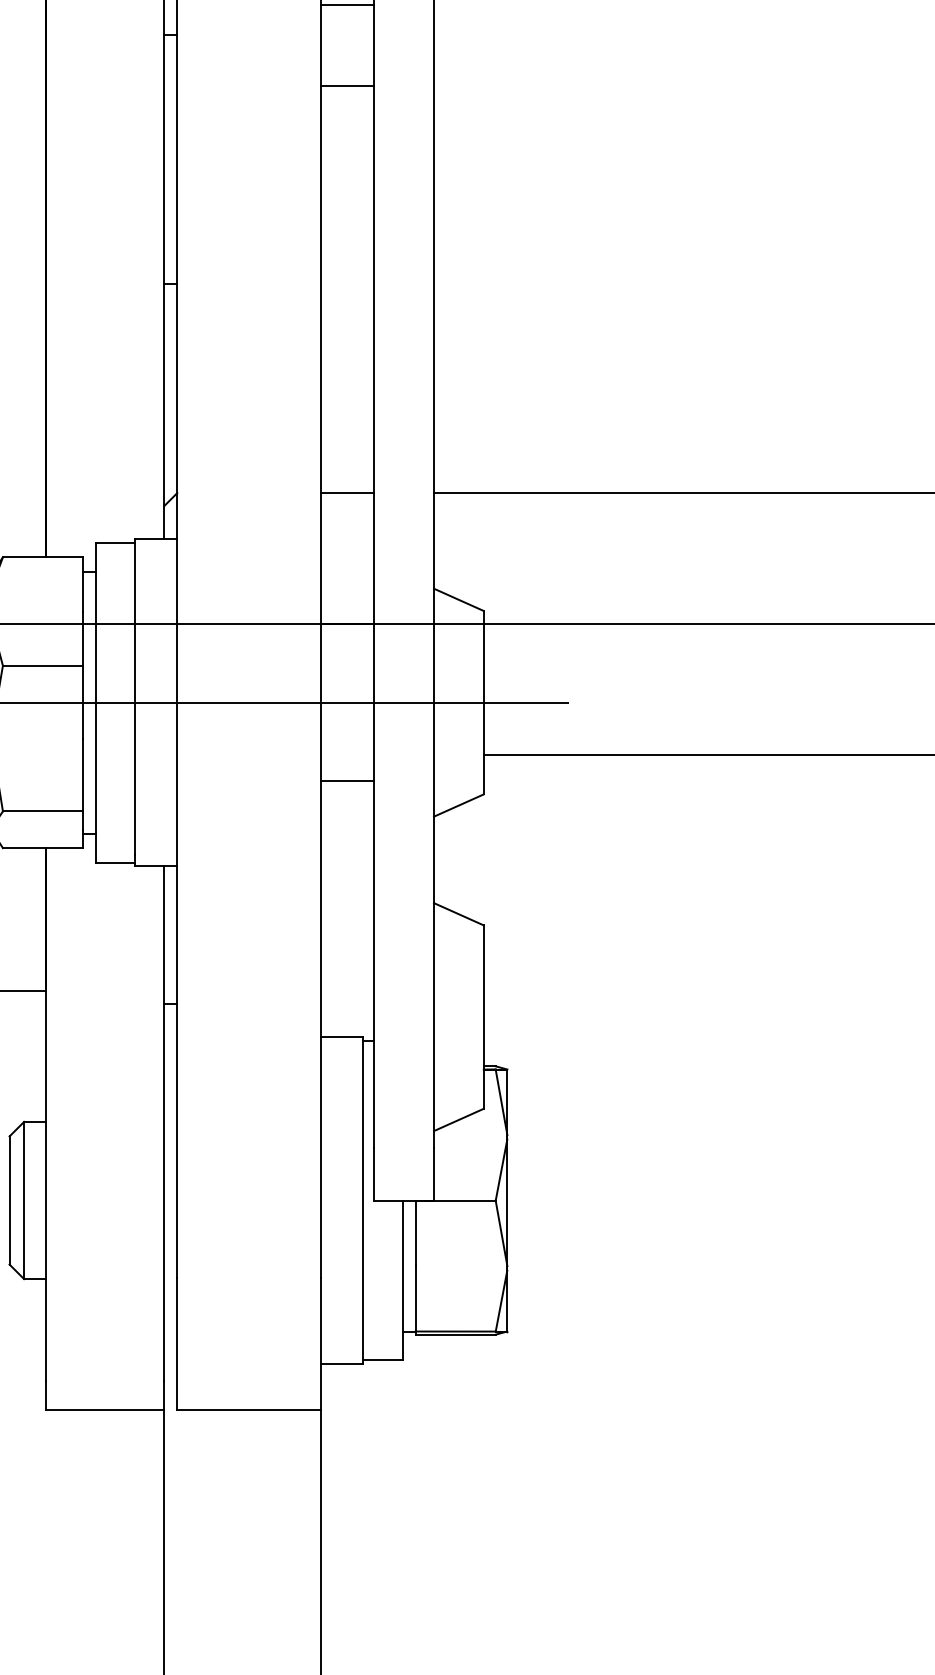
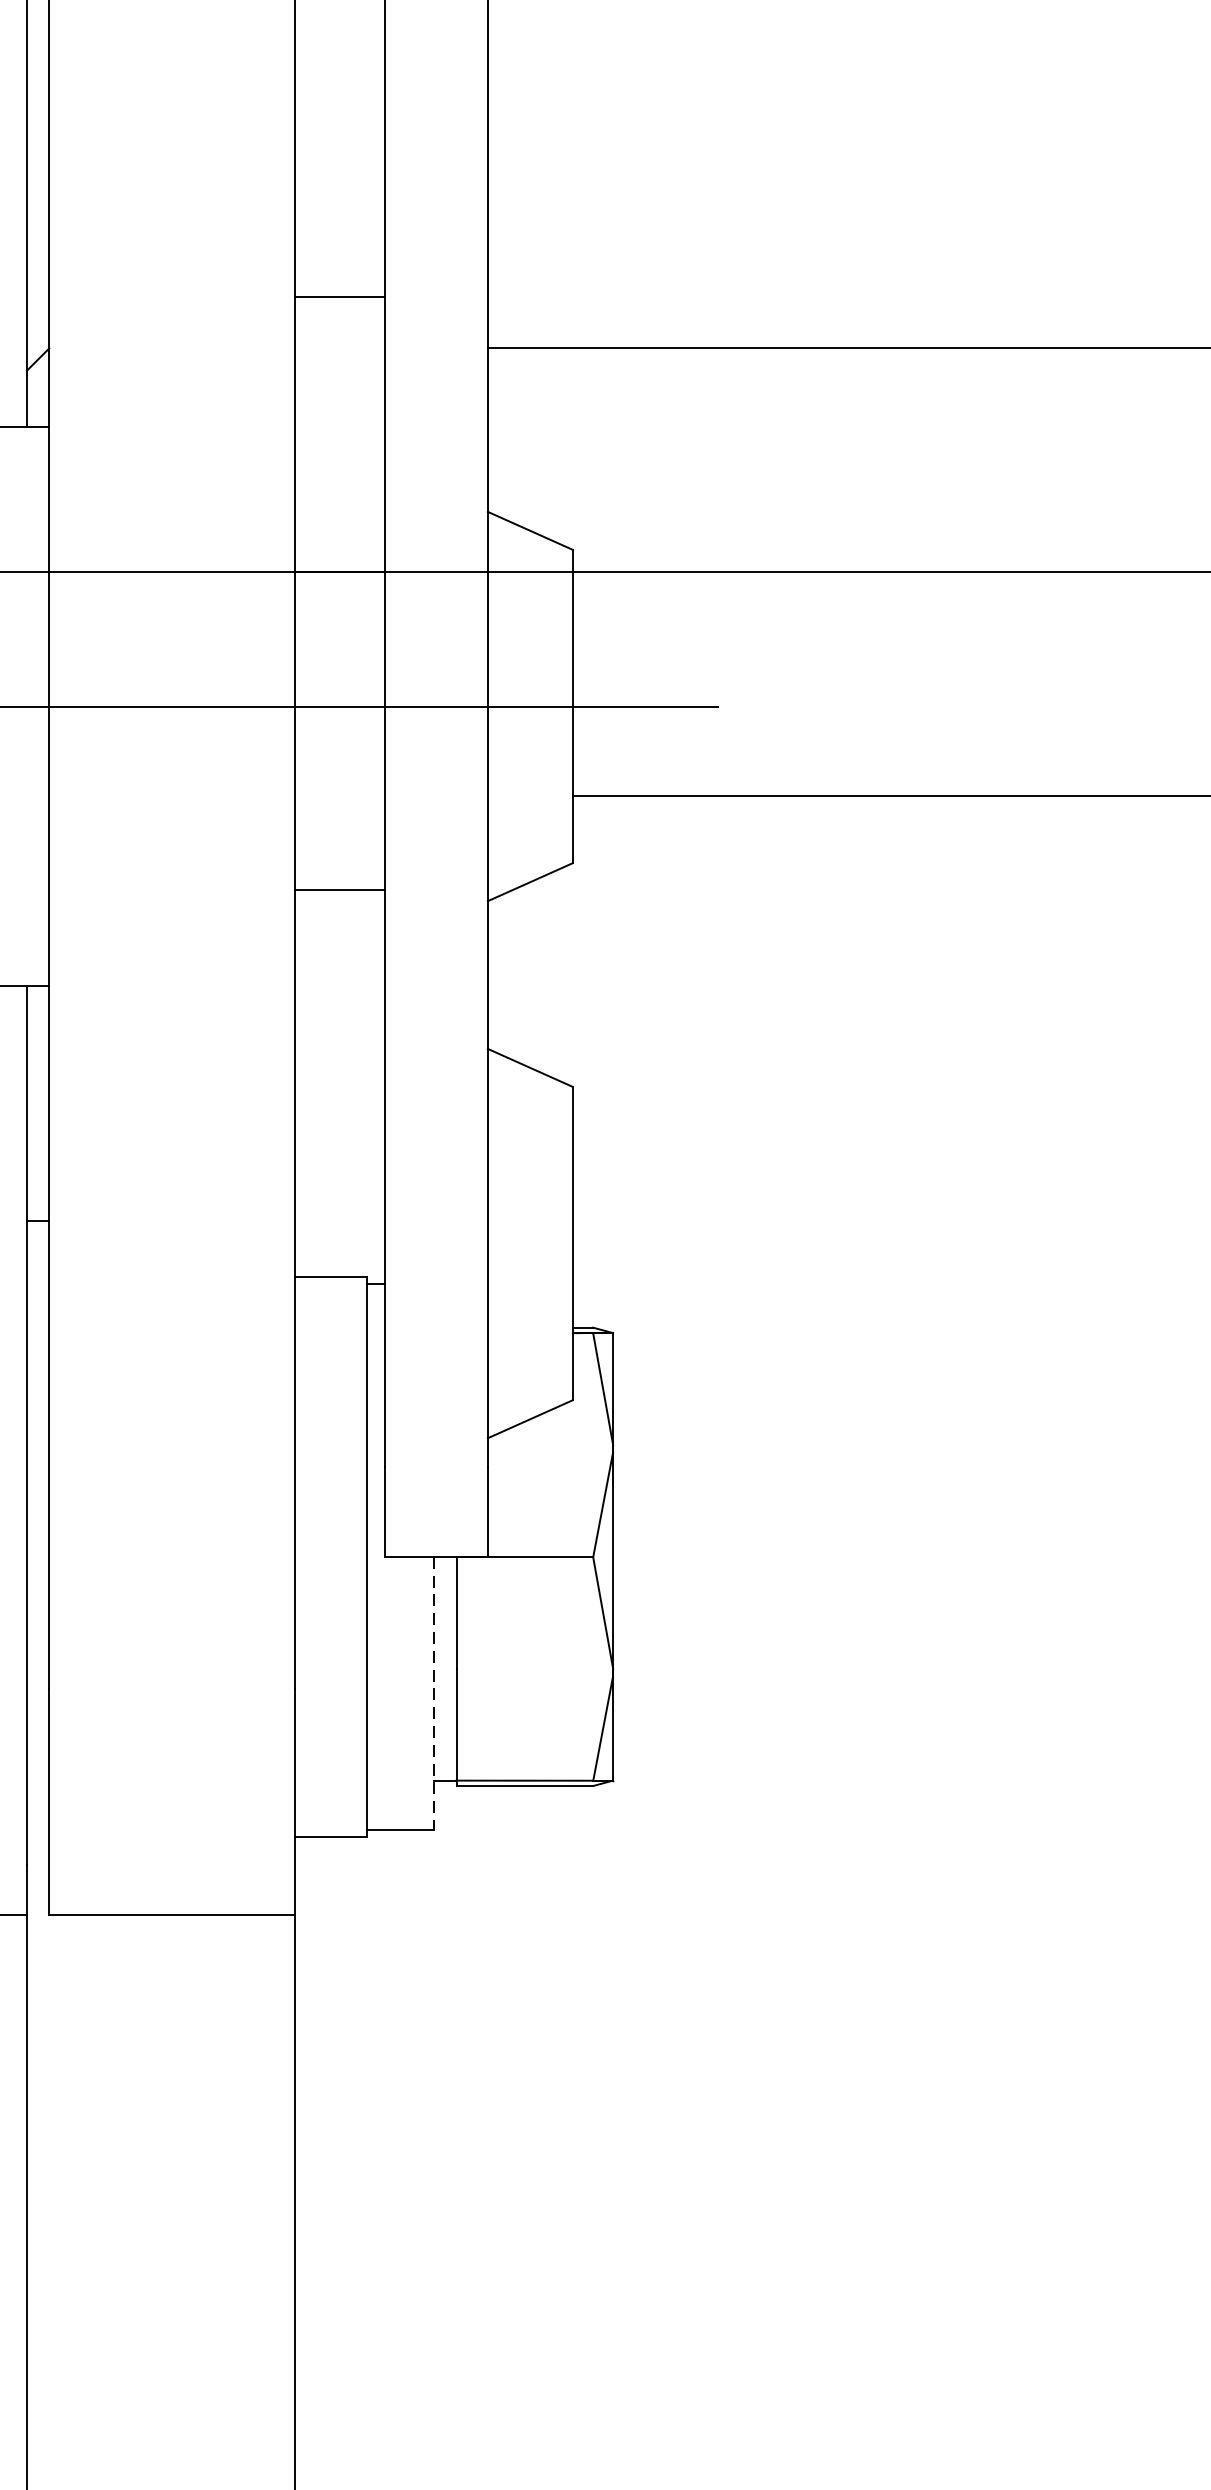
line: (347, 493) -> (340, 297), moved
line: (347, 781) -> (340, 890), moved
line: (402, 1280) -> (433, 1693), solid -> dashed

